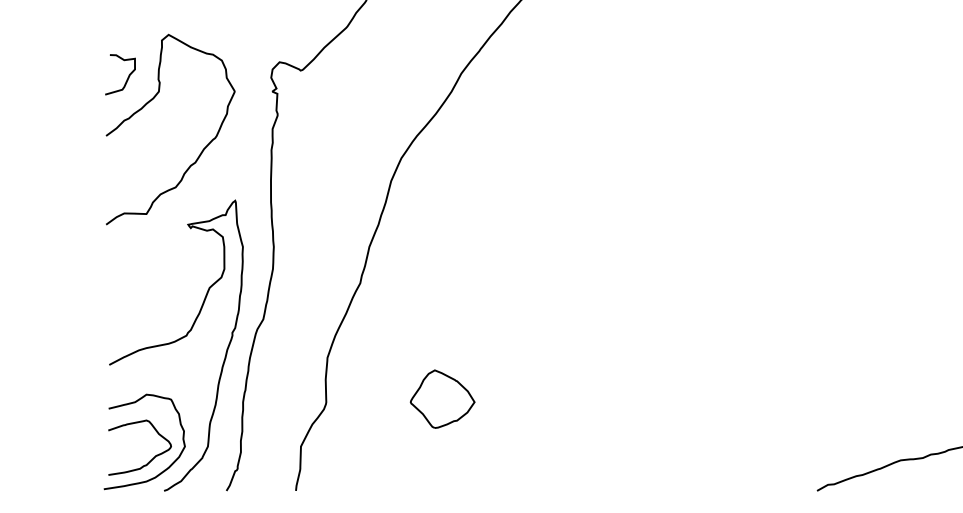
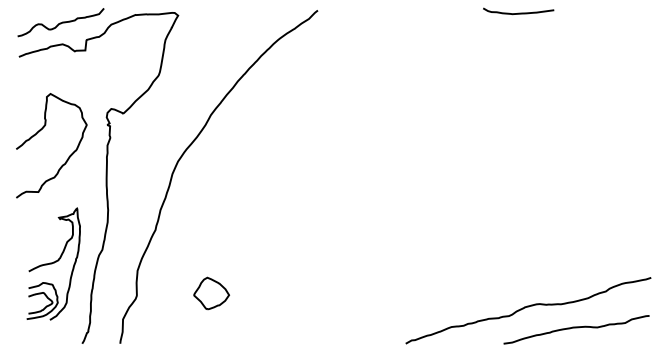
curve: (126, 77) -> (27, 117), removed
part: (174, 344) -> (53, 263), size x0.7
part: (442, 399) -> (211, 293), moved

